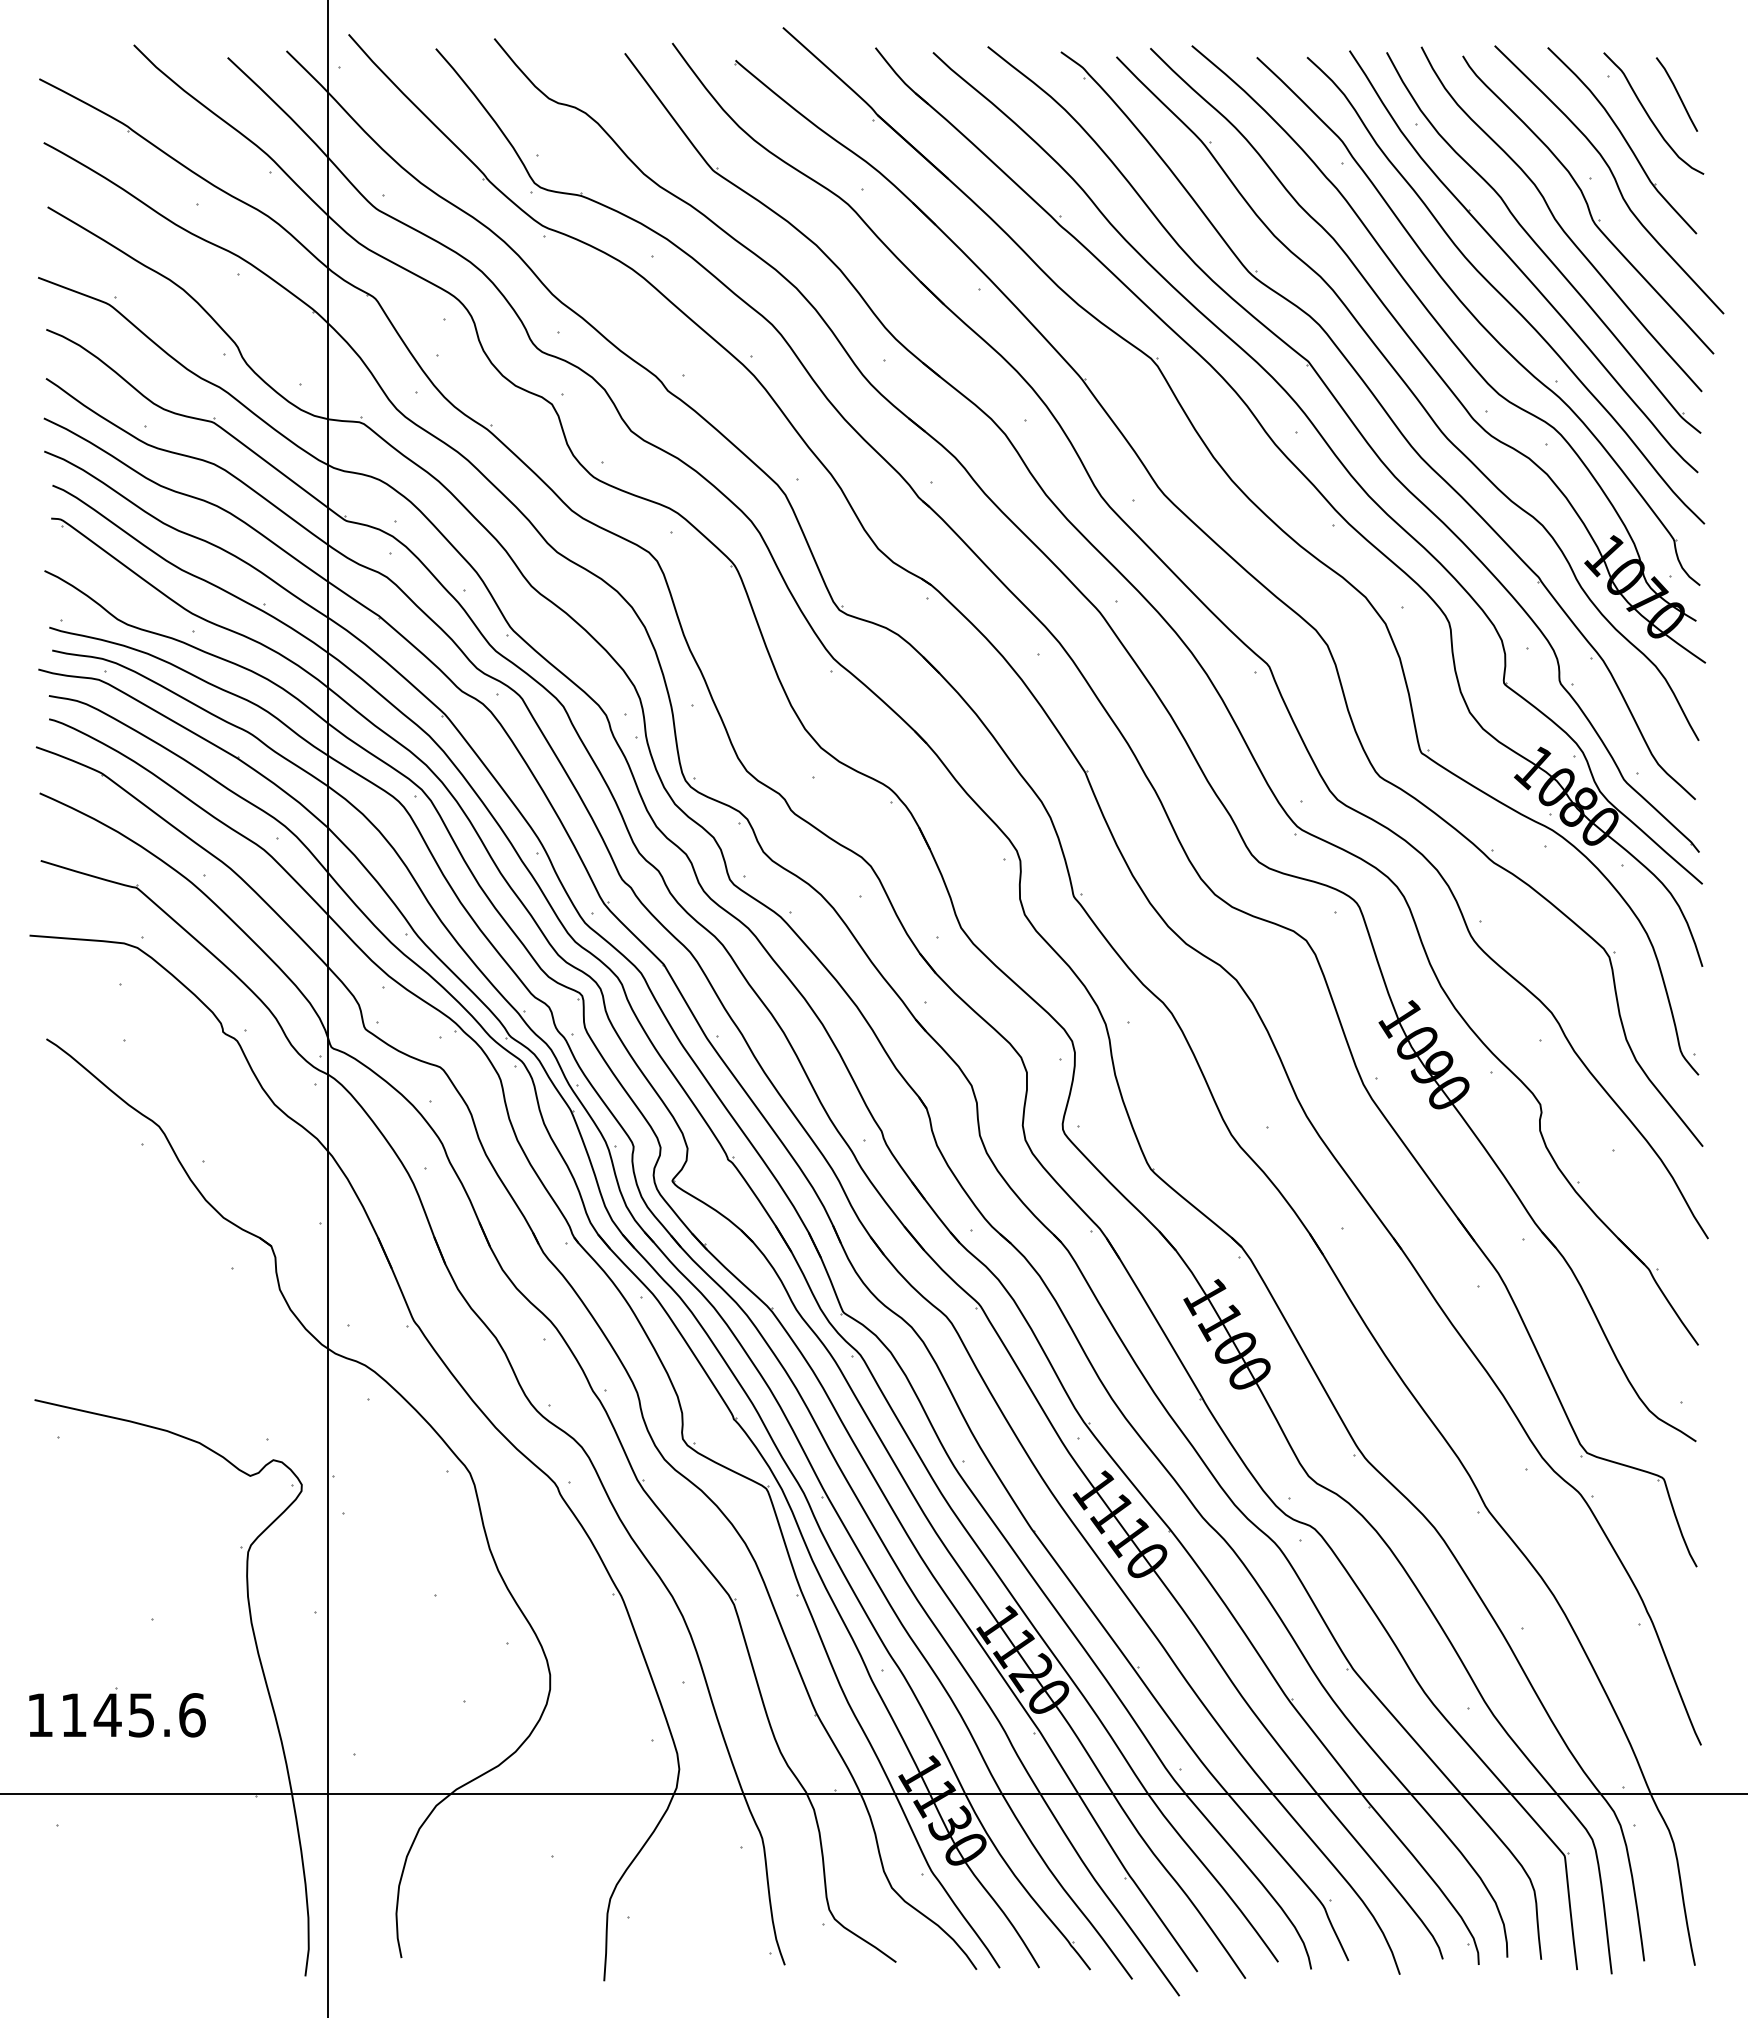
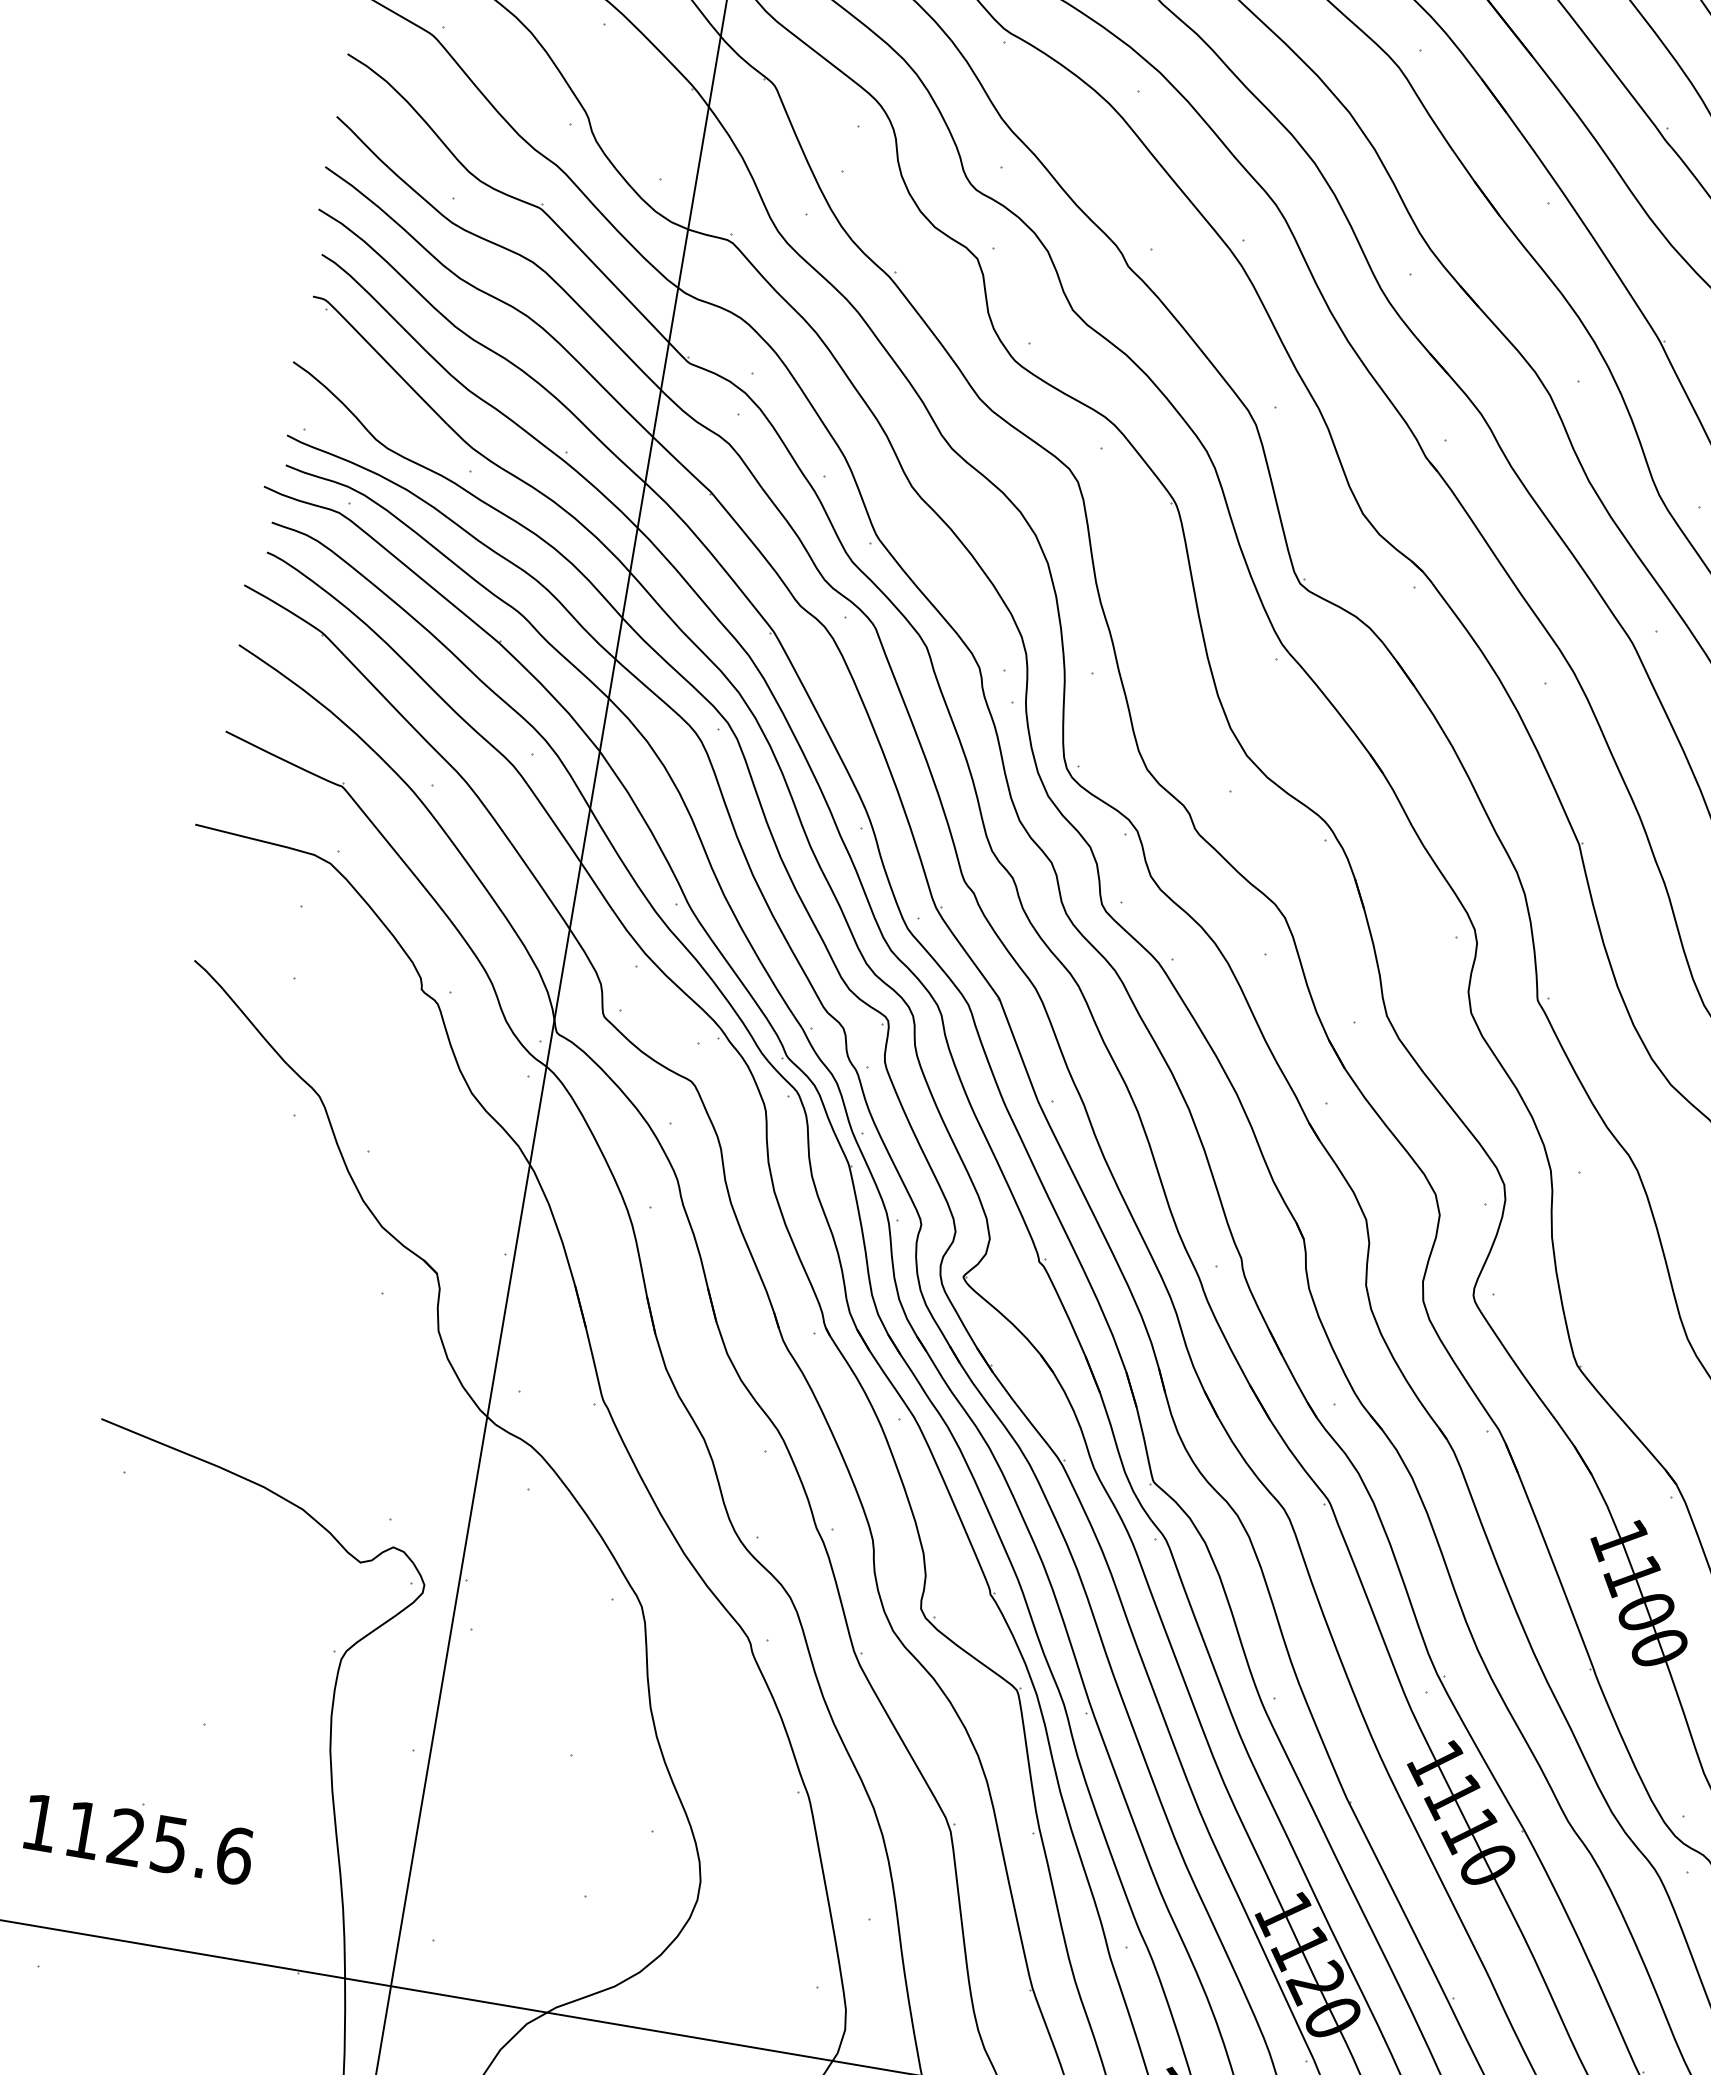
text: (107, 1714) -> (126, 1836), 1145.6 -> 1125.6

